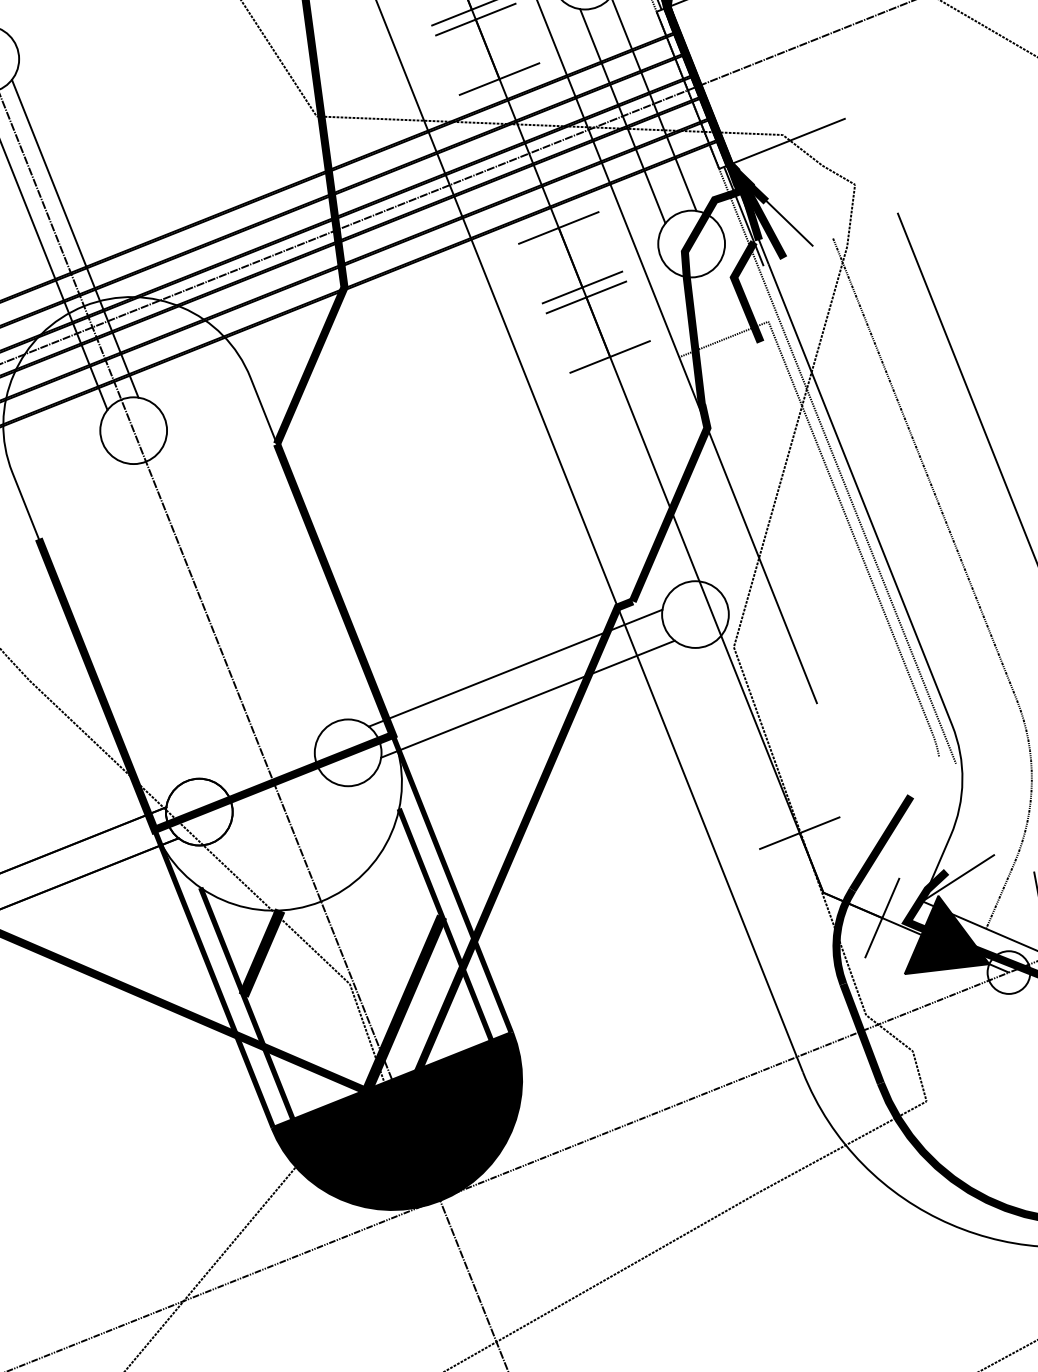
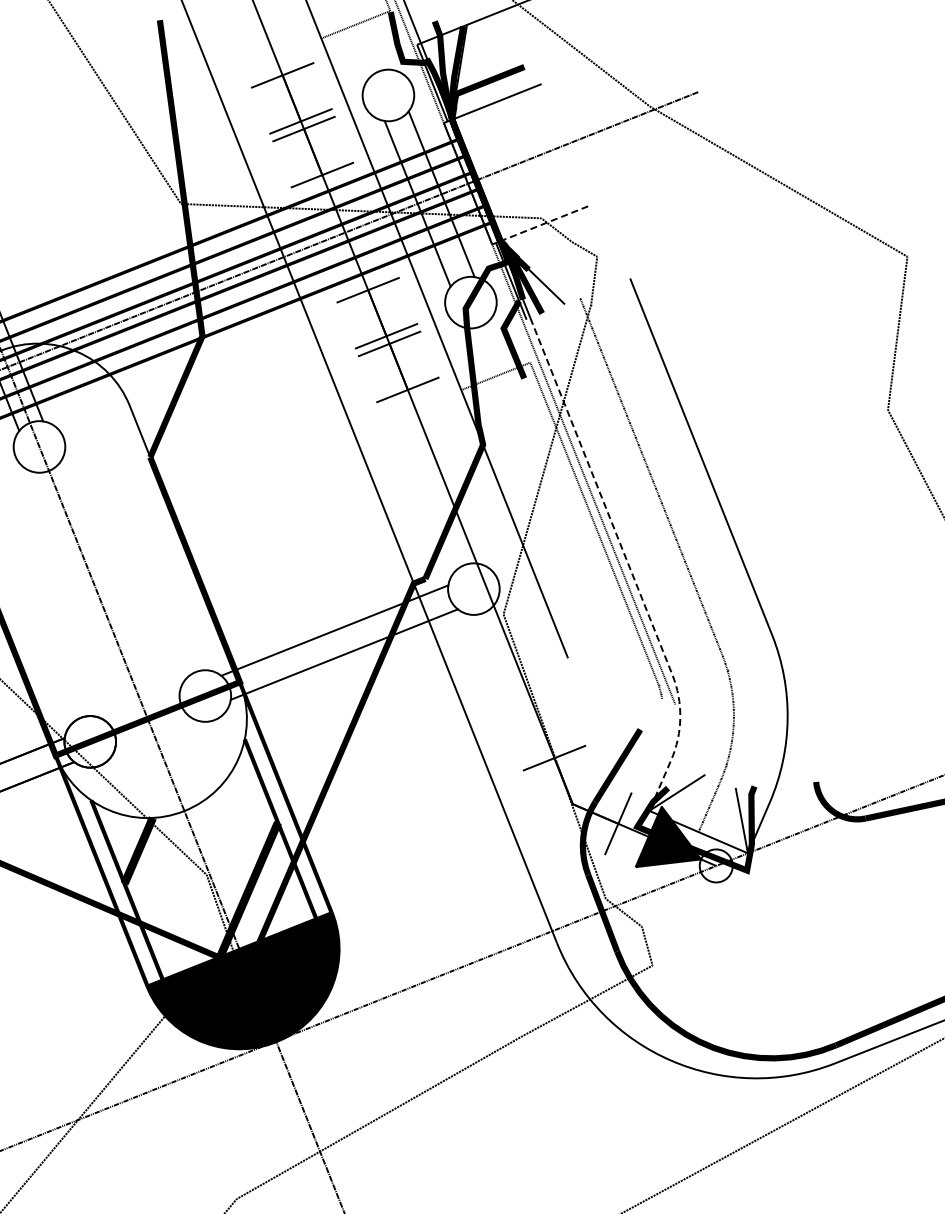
line: (786, 141) -> (544, 223), solid -> dashed
line: (900, 594) -> (632, 573), solid -> dashed

